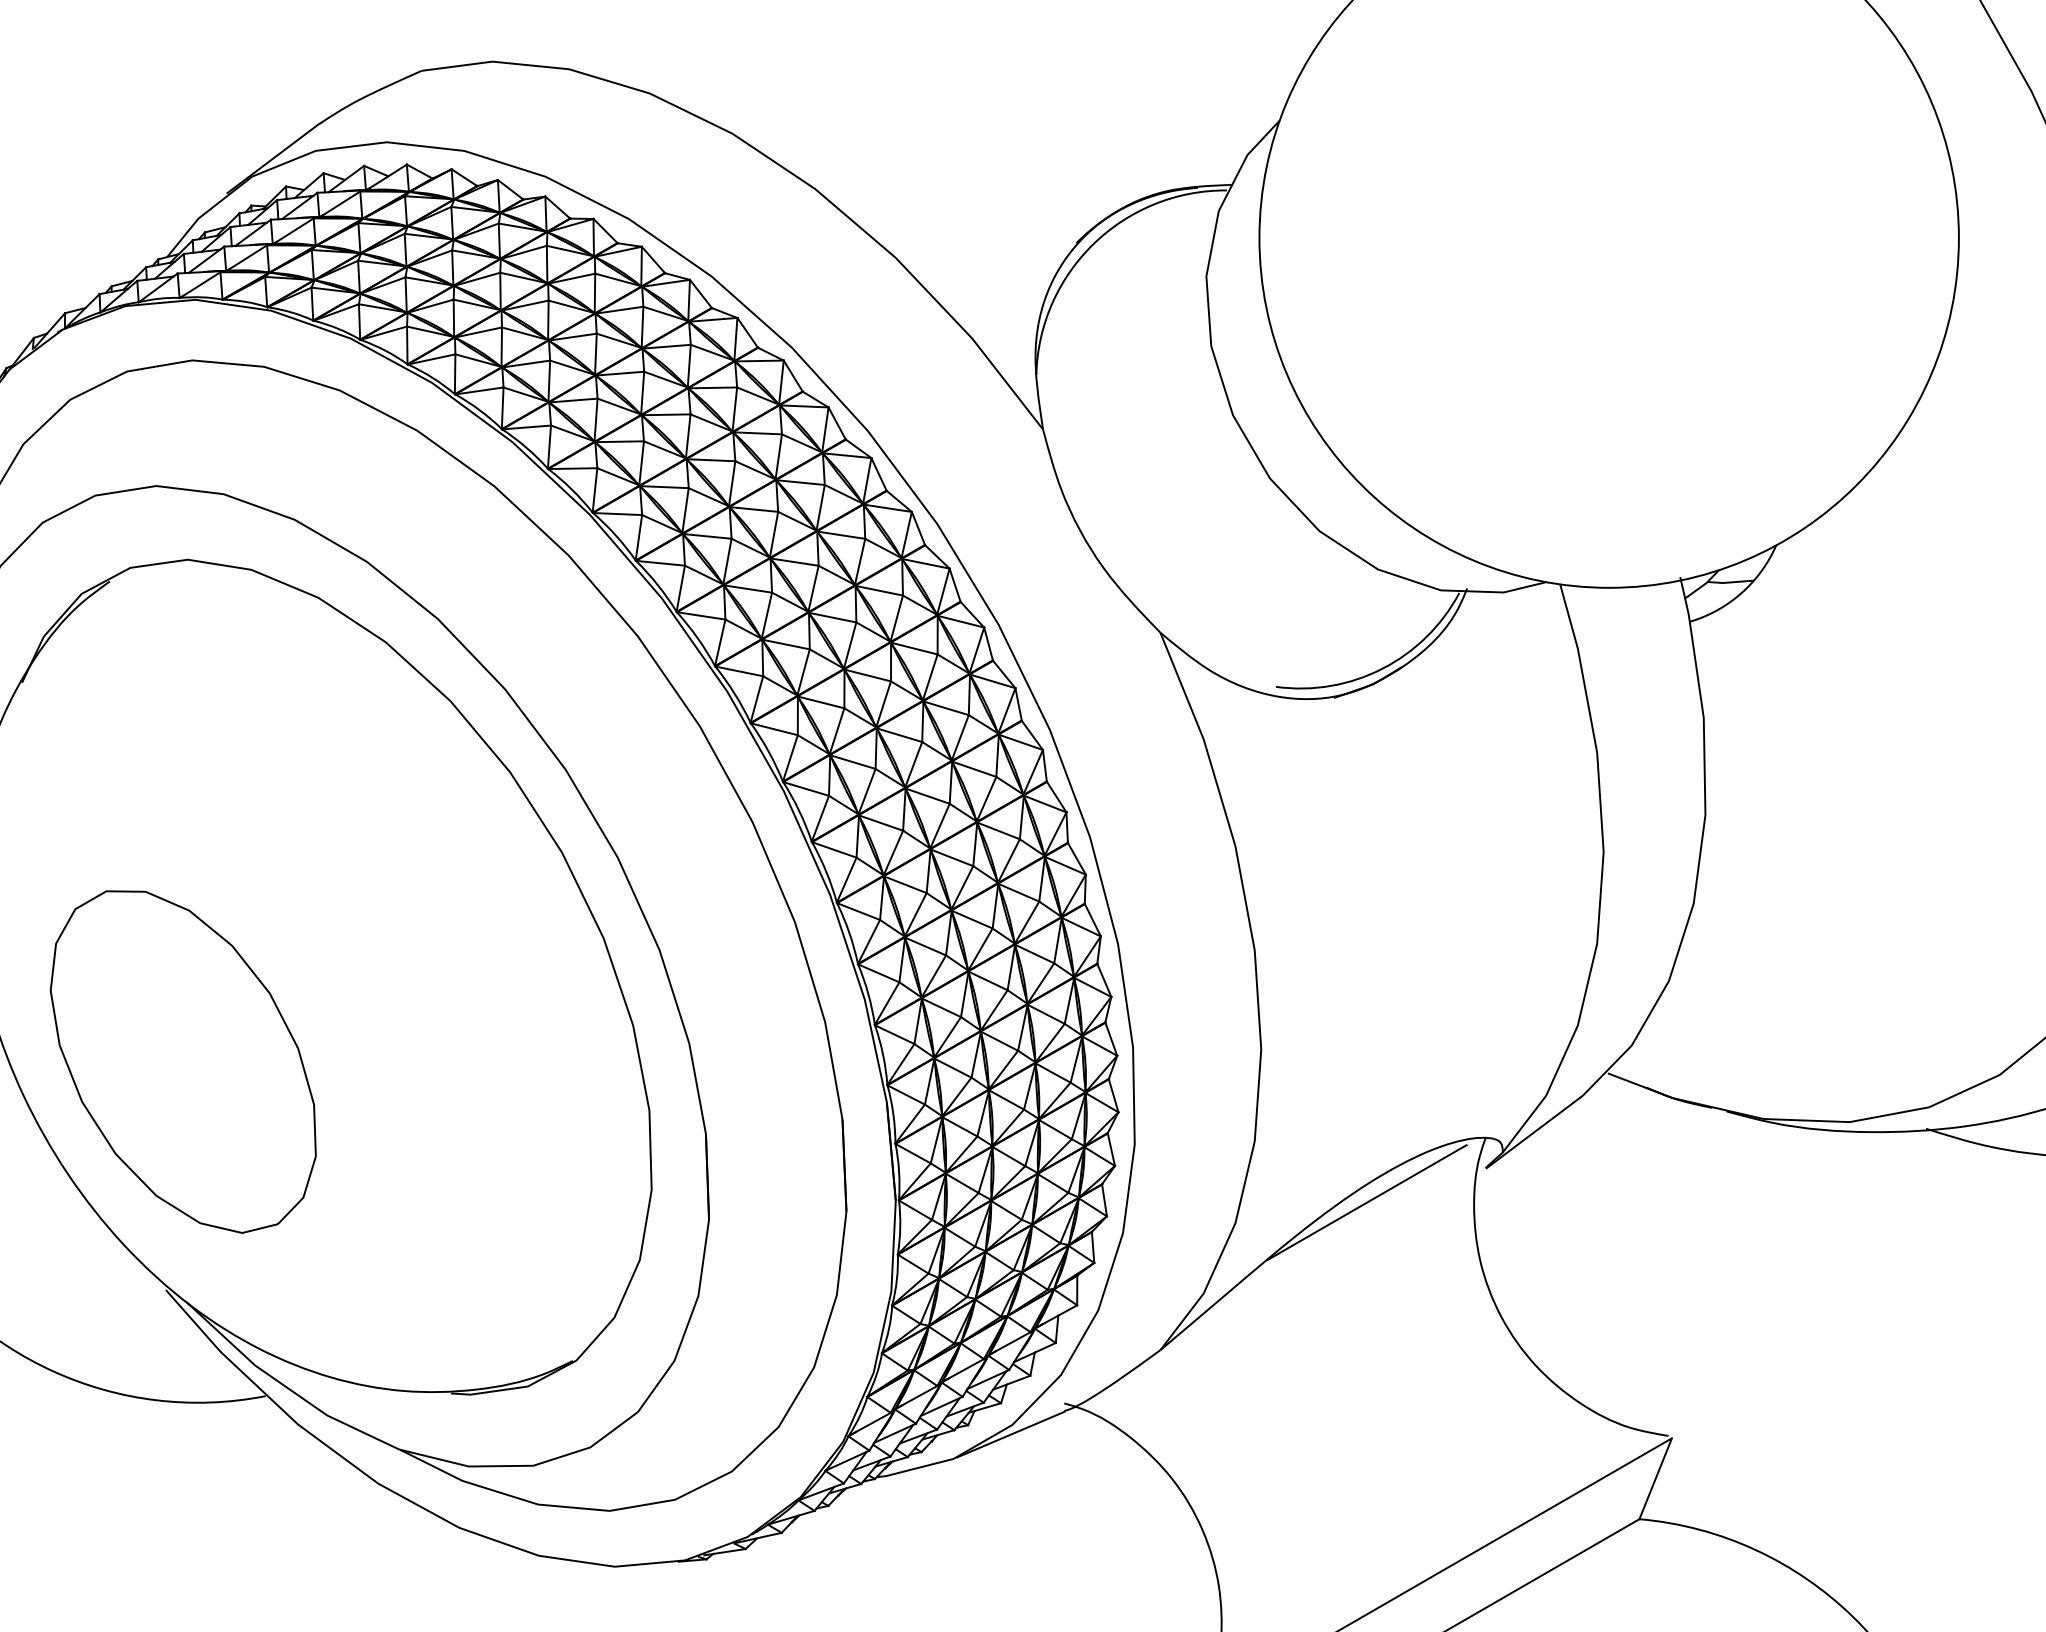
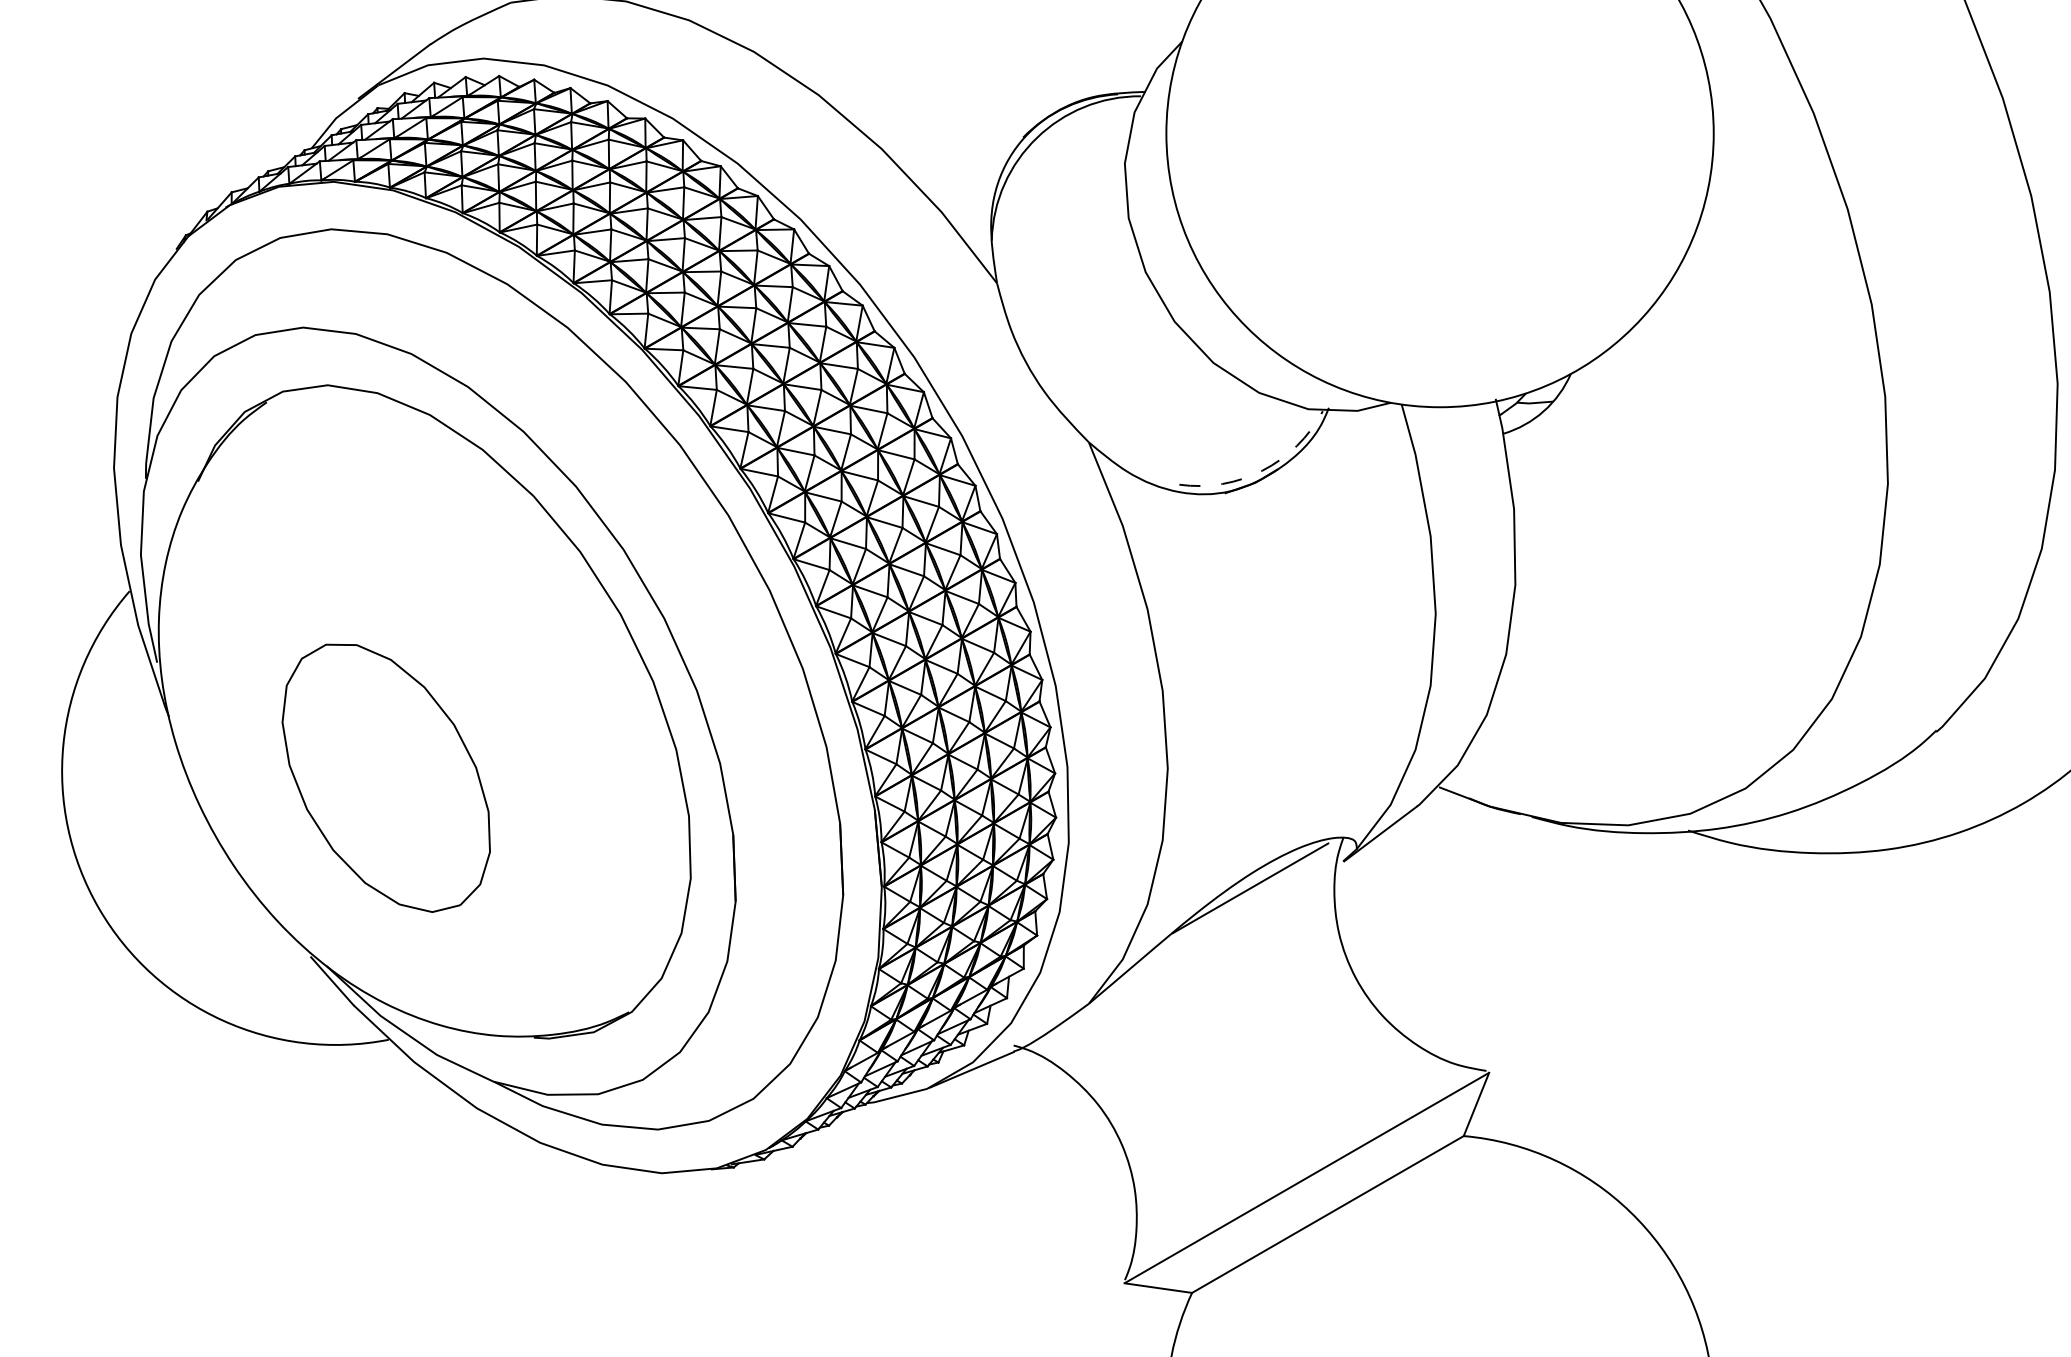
arc: (1382, 668) -> (1262, 470), solid -> dashed
part: (182, 1060) -> (385, 777), moved

